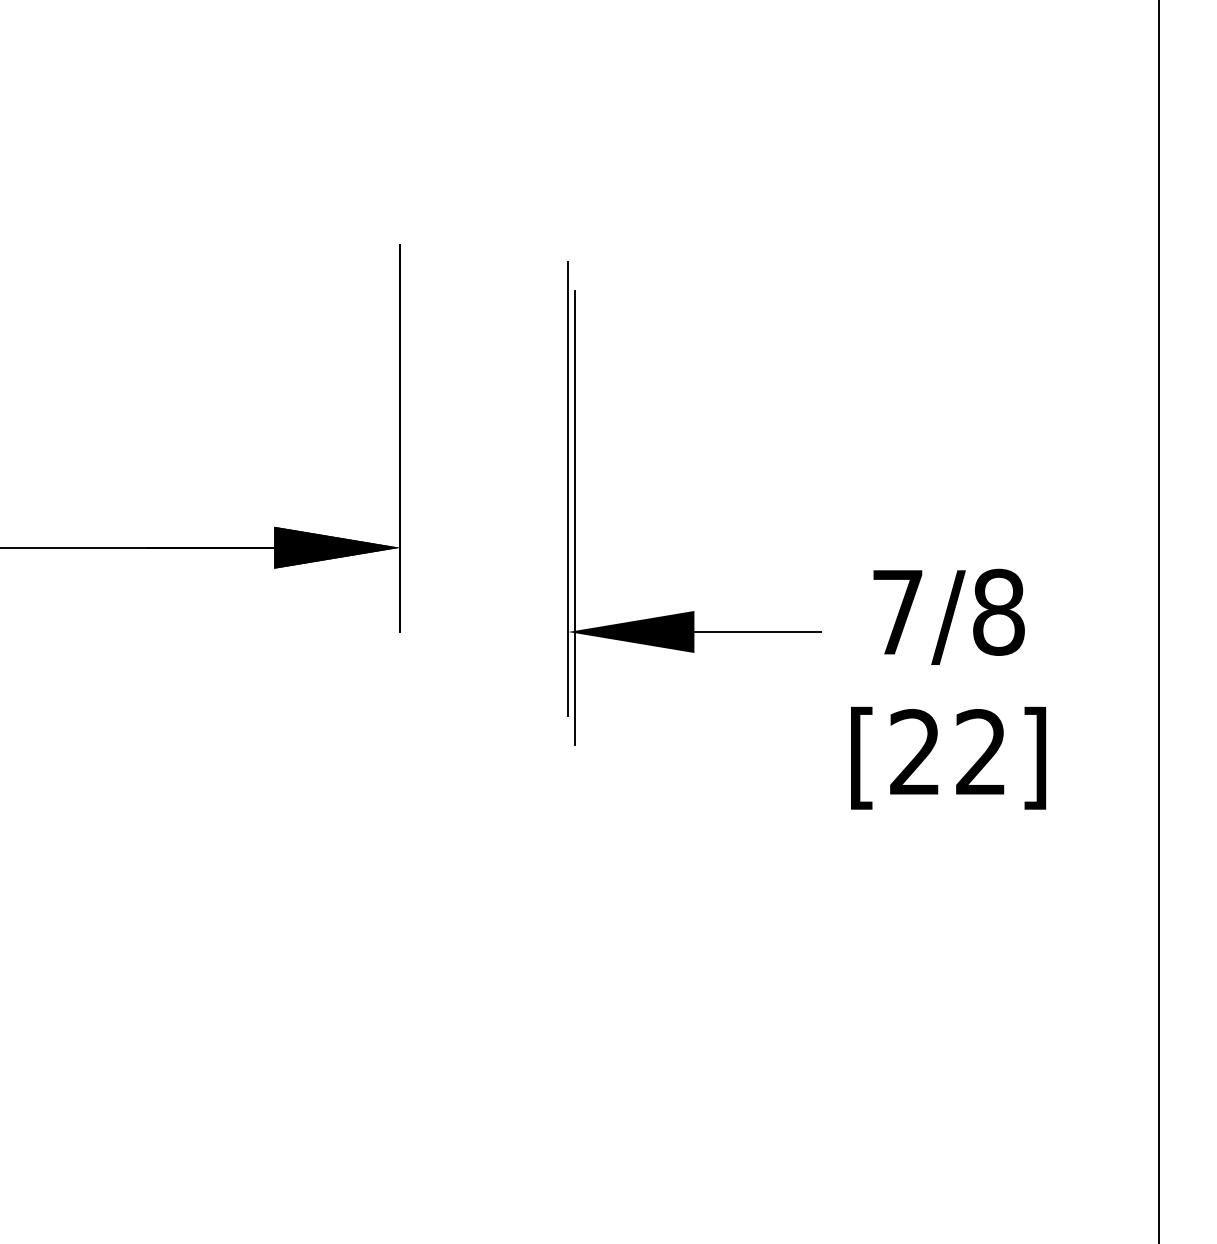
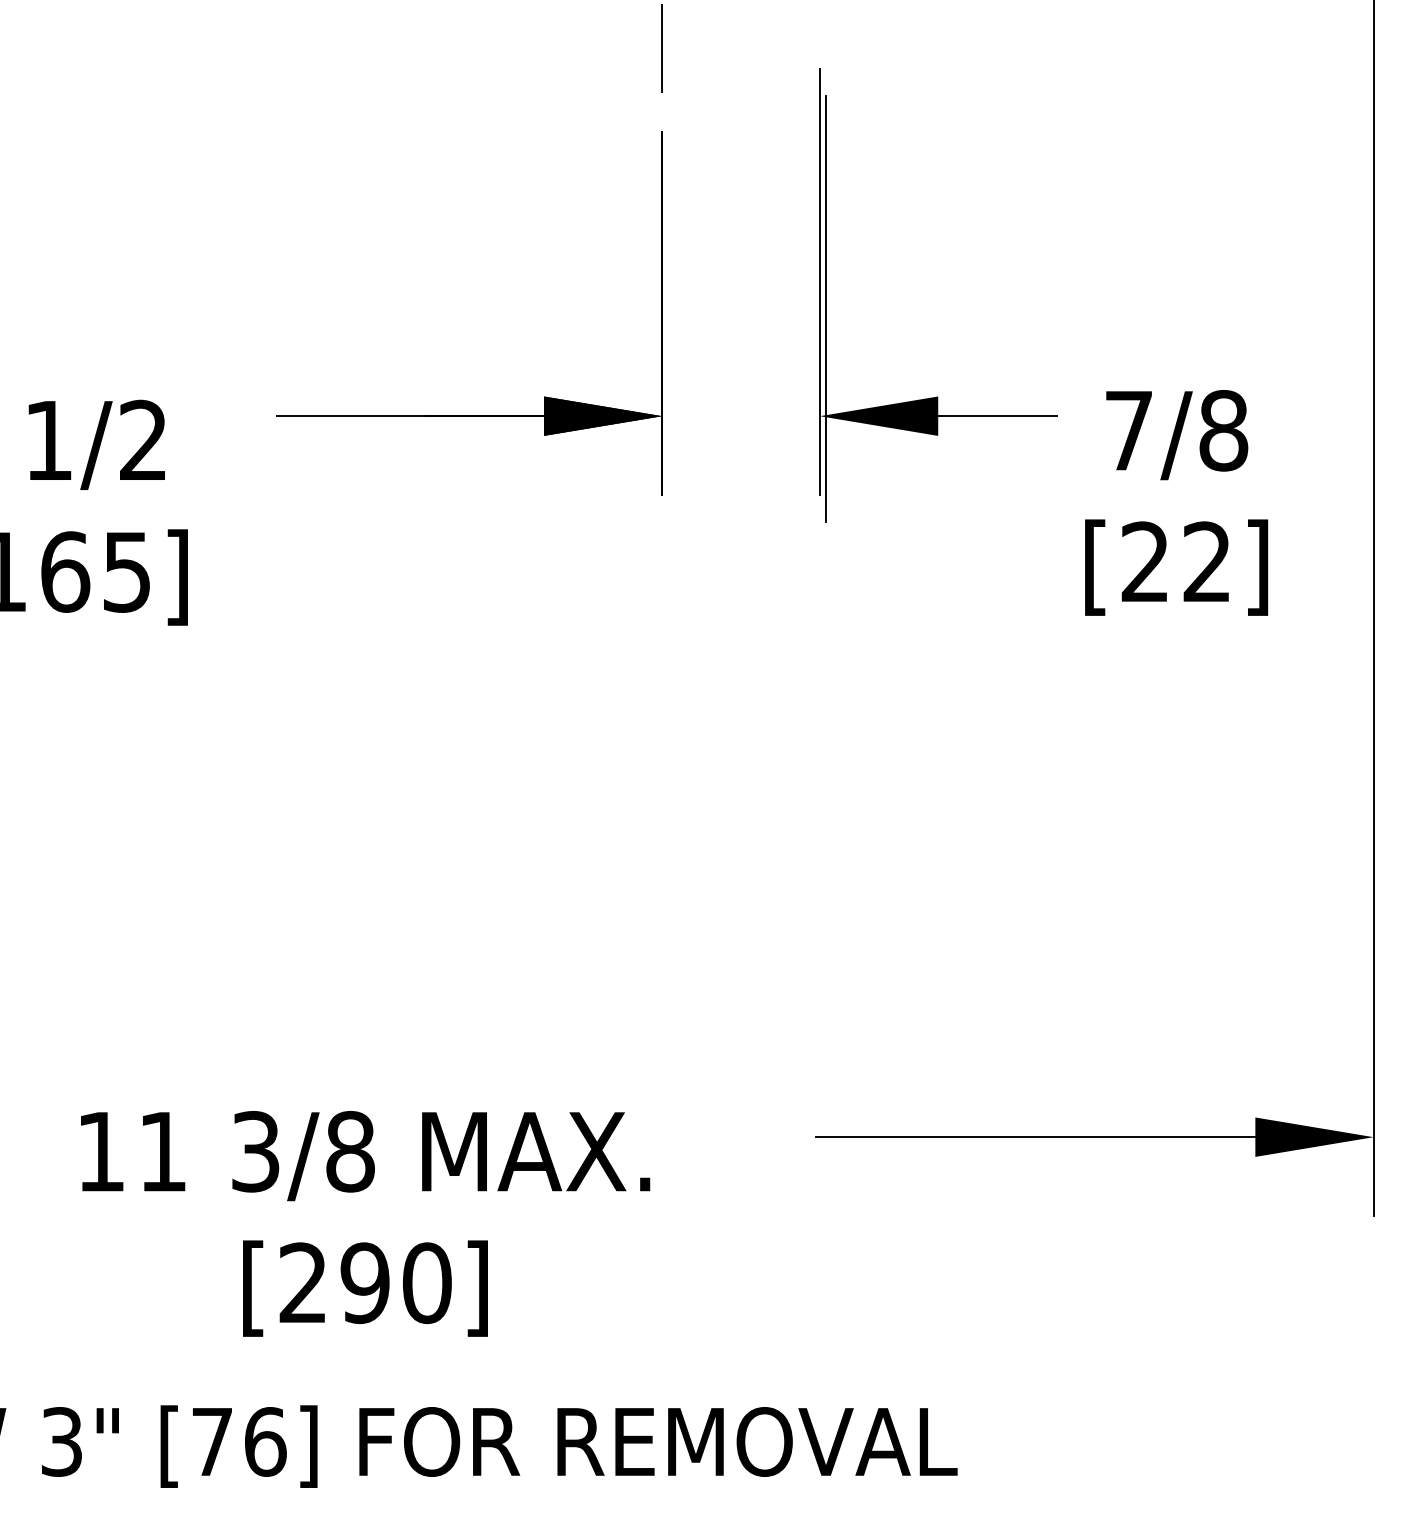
line: (400, 154) -> (662, 47), added
part: (693, 610) -> (937, 396), moved
text: (948, 688) -> (1176, 502), moved

